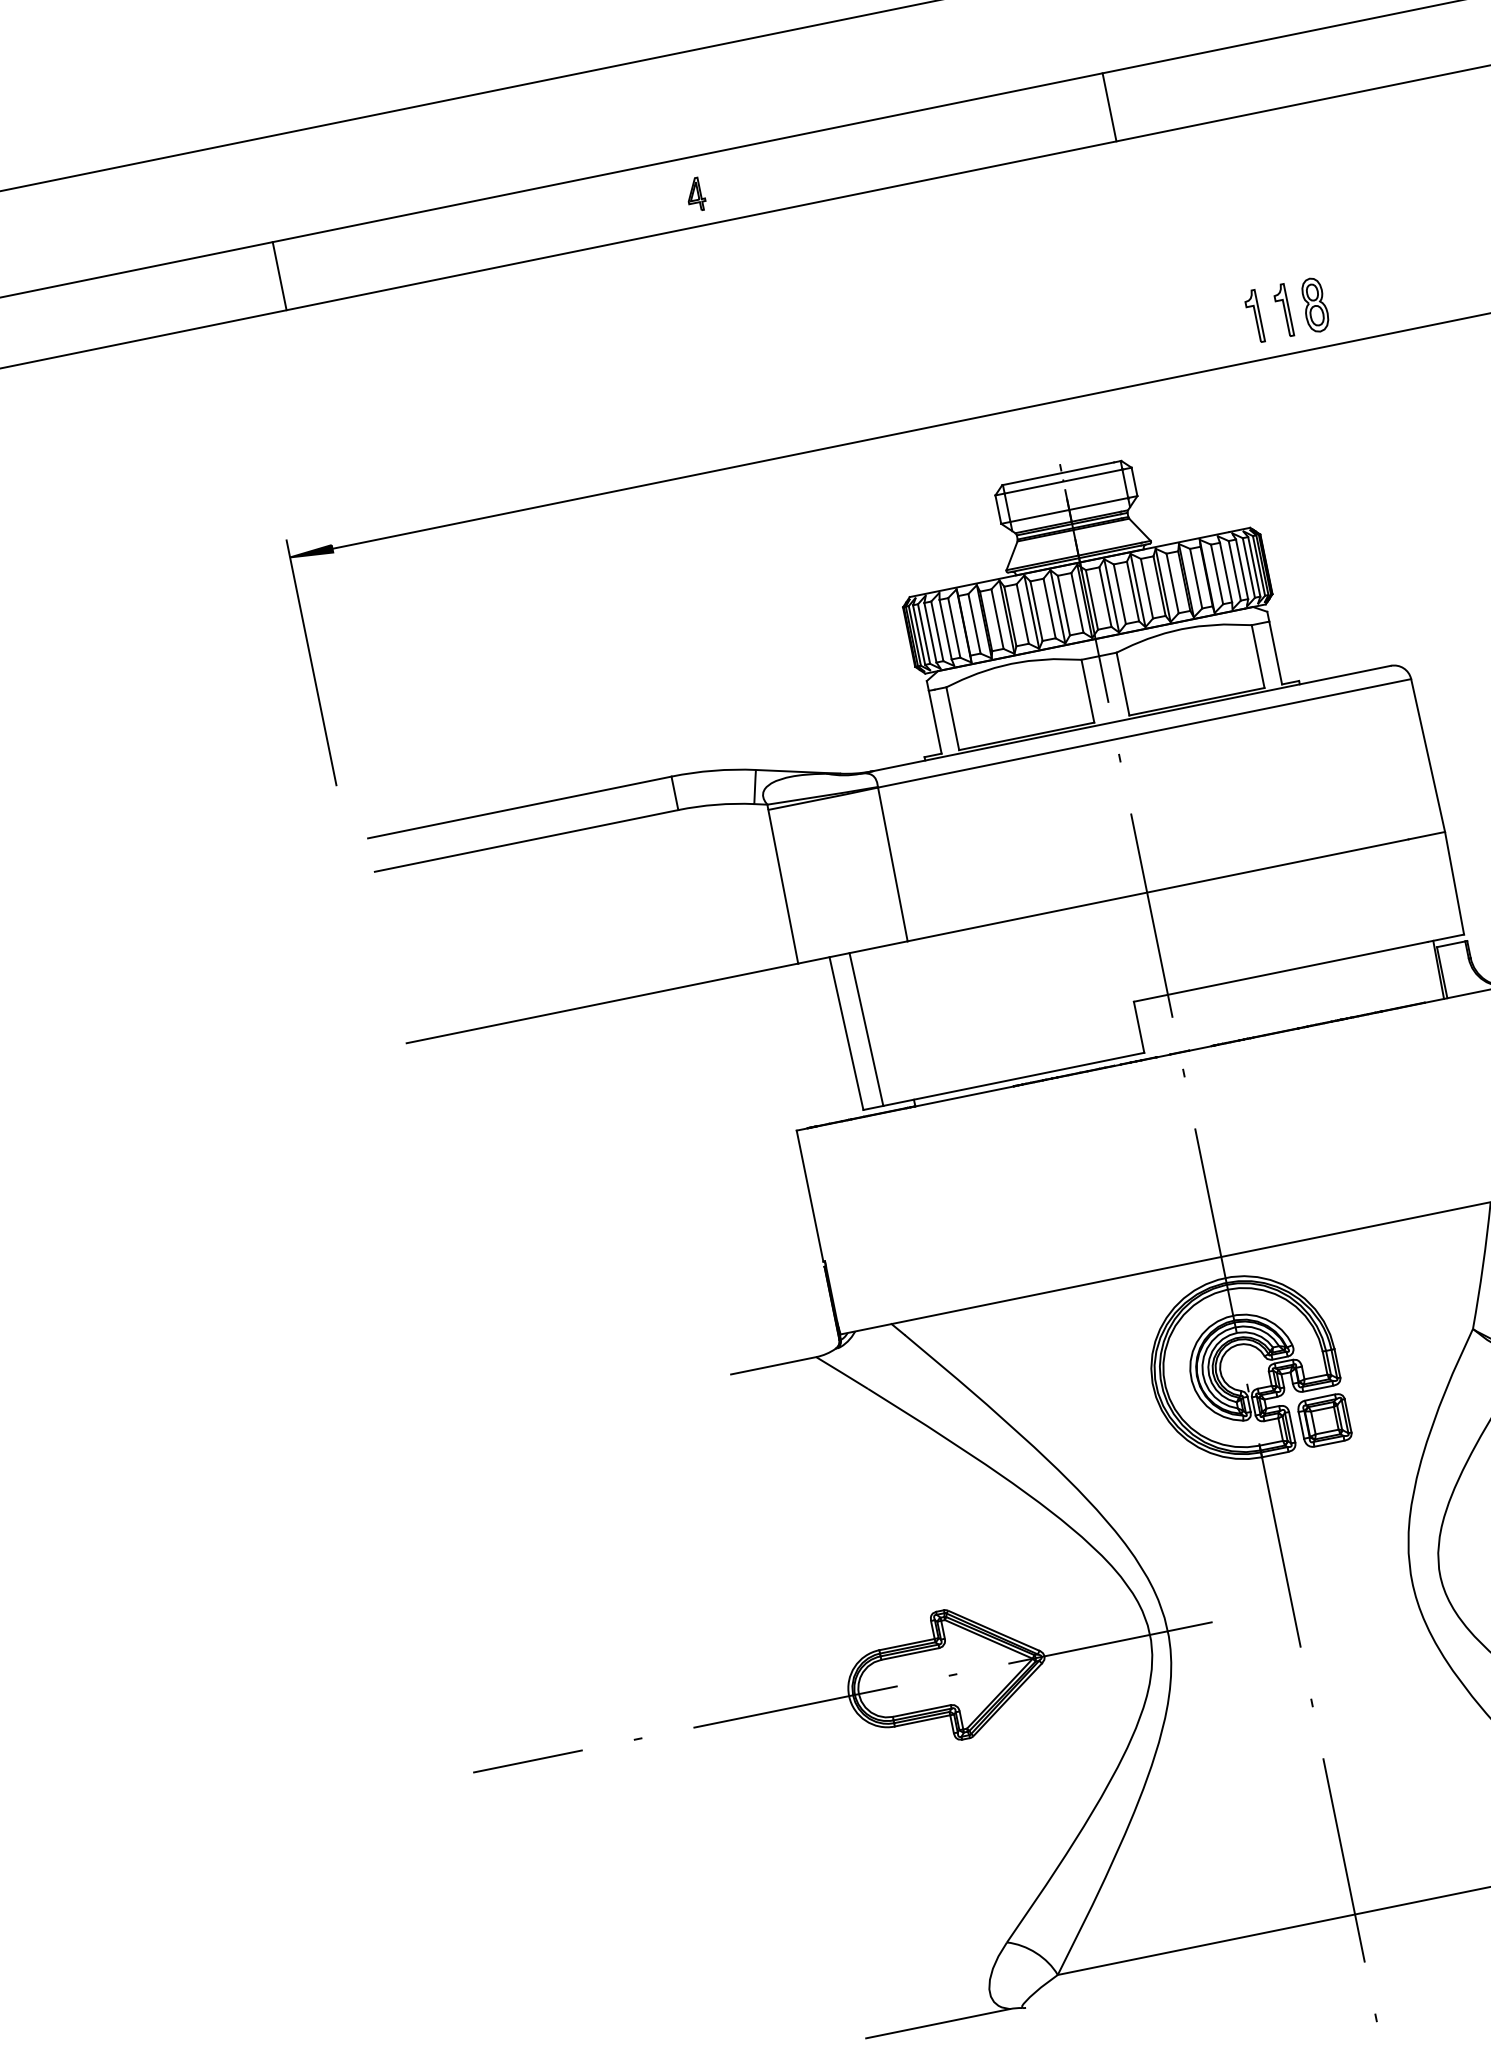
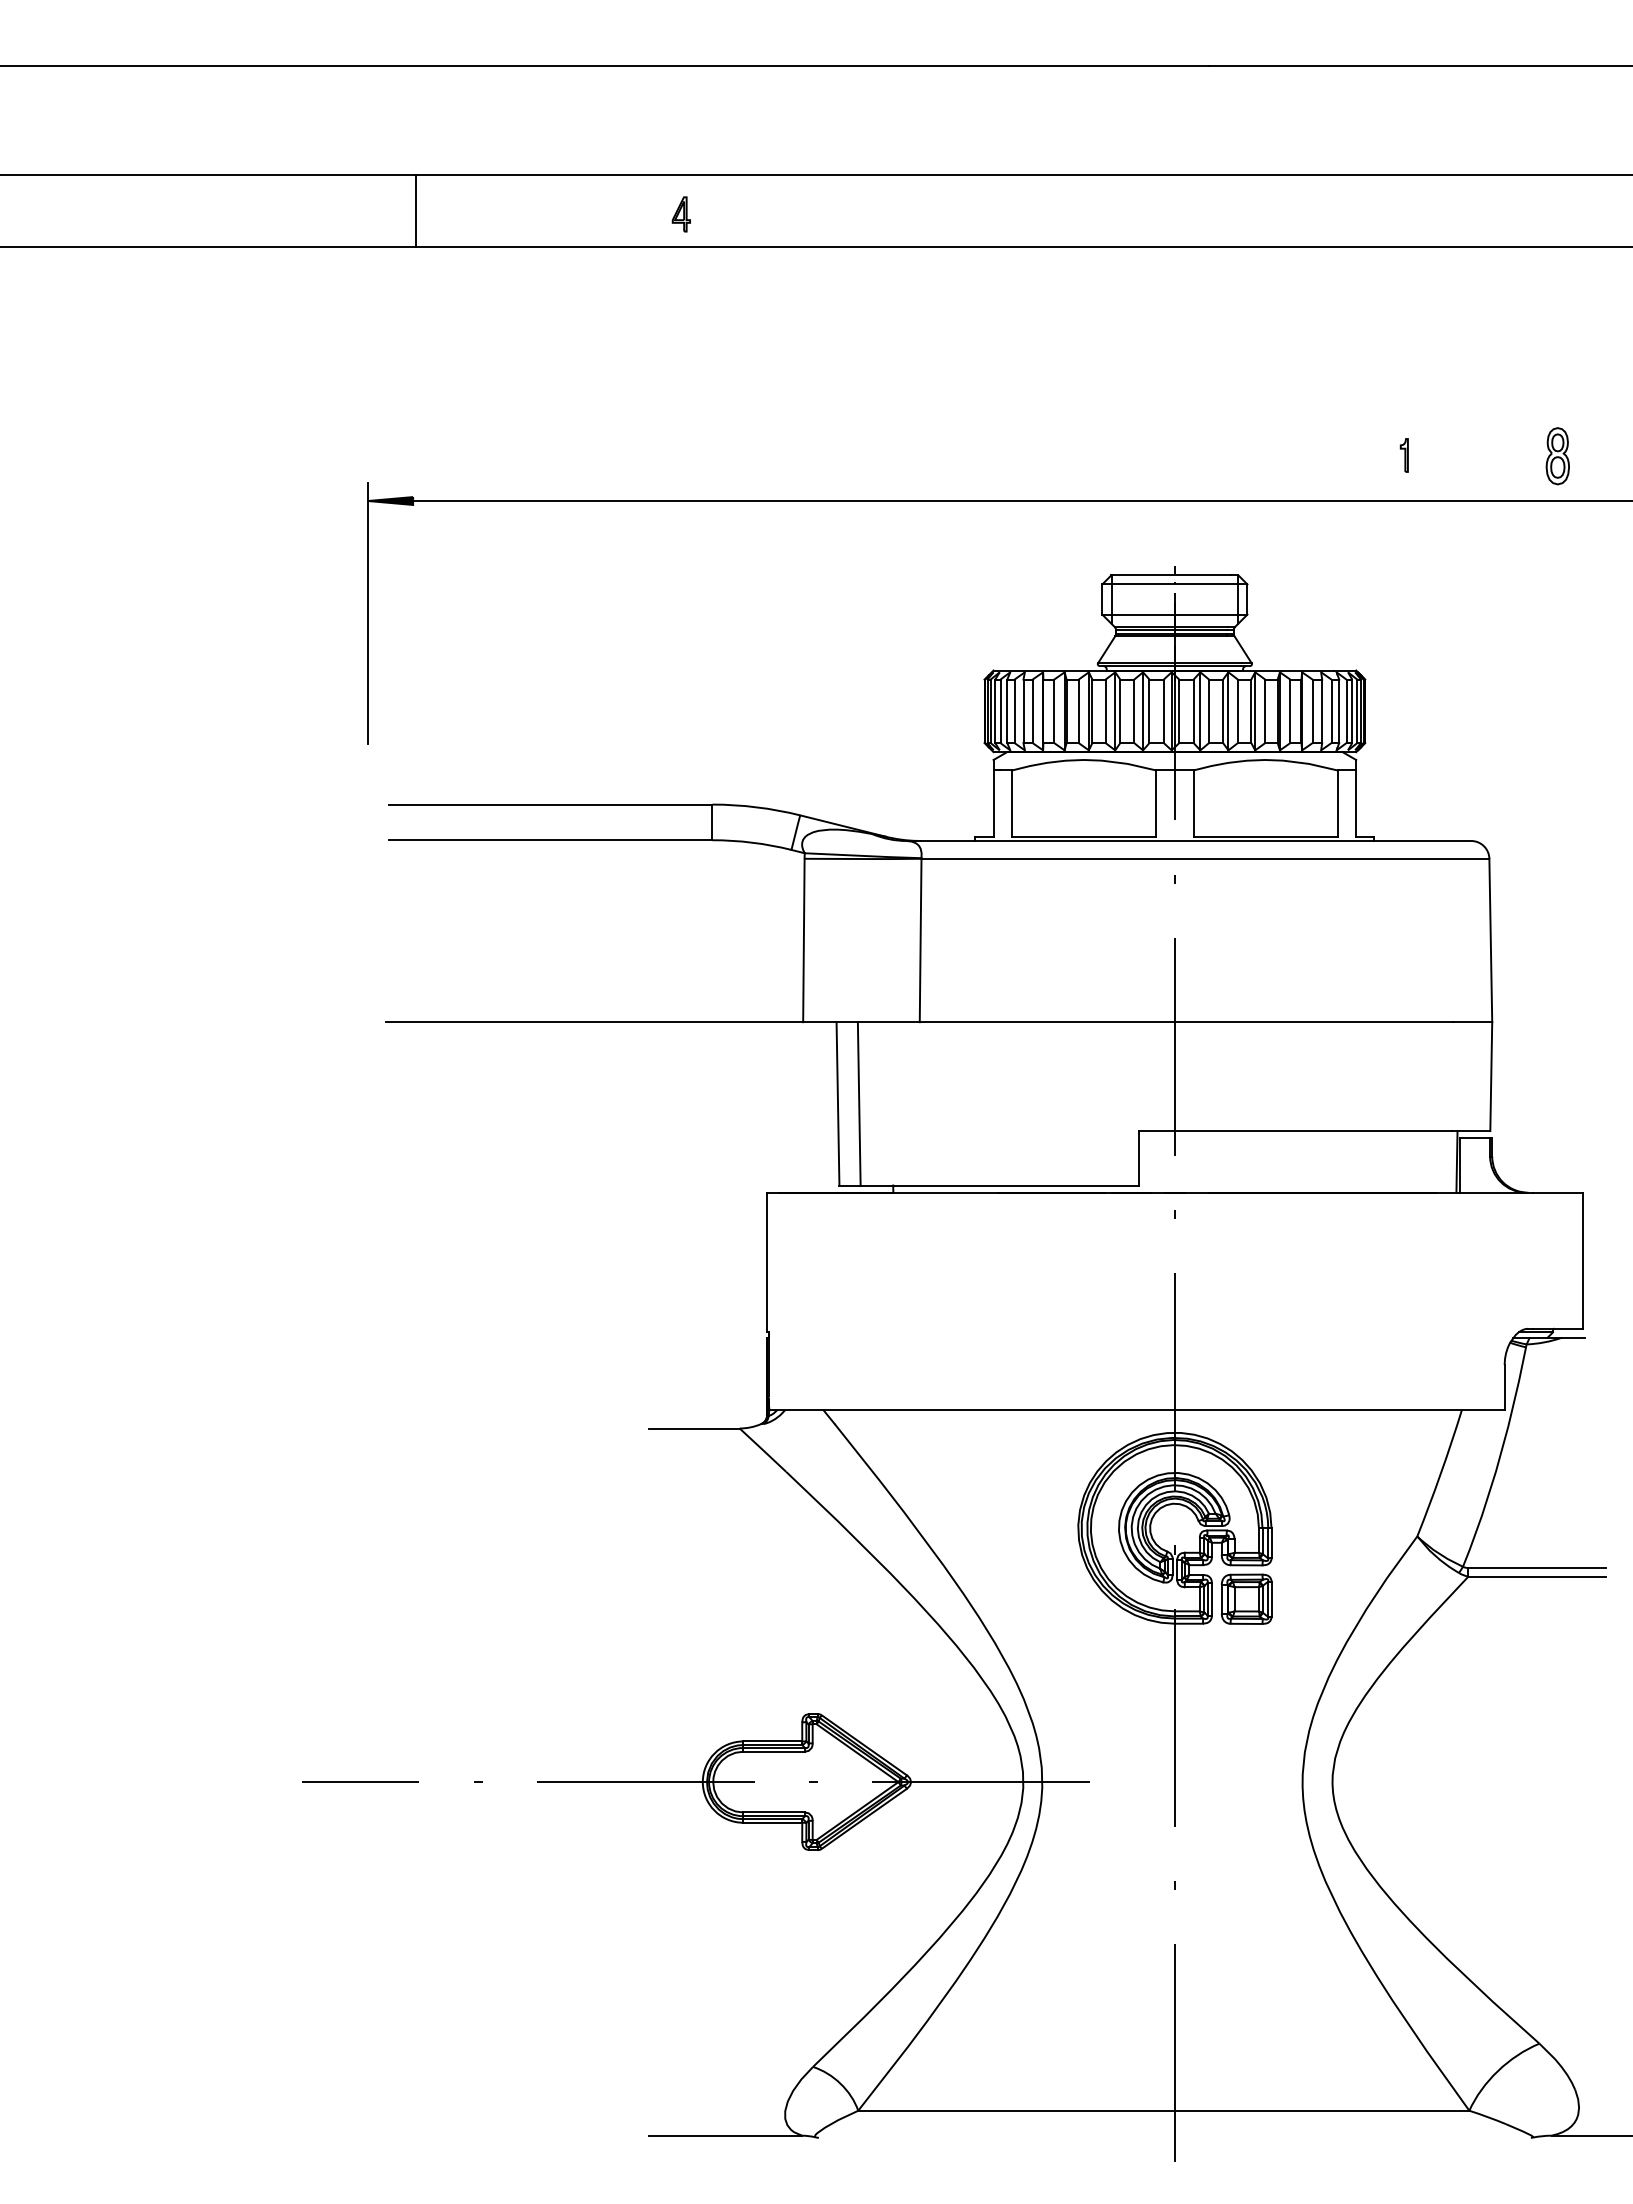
line: (1109, 106) -> (1299, 210), removed
part: (694, 194) -> (680, 214), moved
part: (1314, 305) -> (1557, 456), moved
part: (1283, 310) -> (1435, 455), removed
part: (1254, 316) -> (1404, 455), size x0.6

